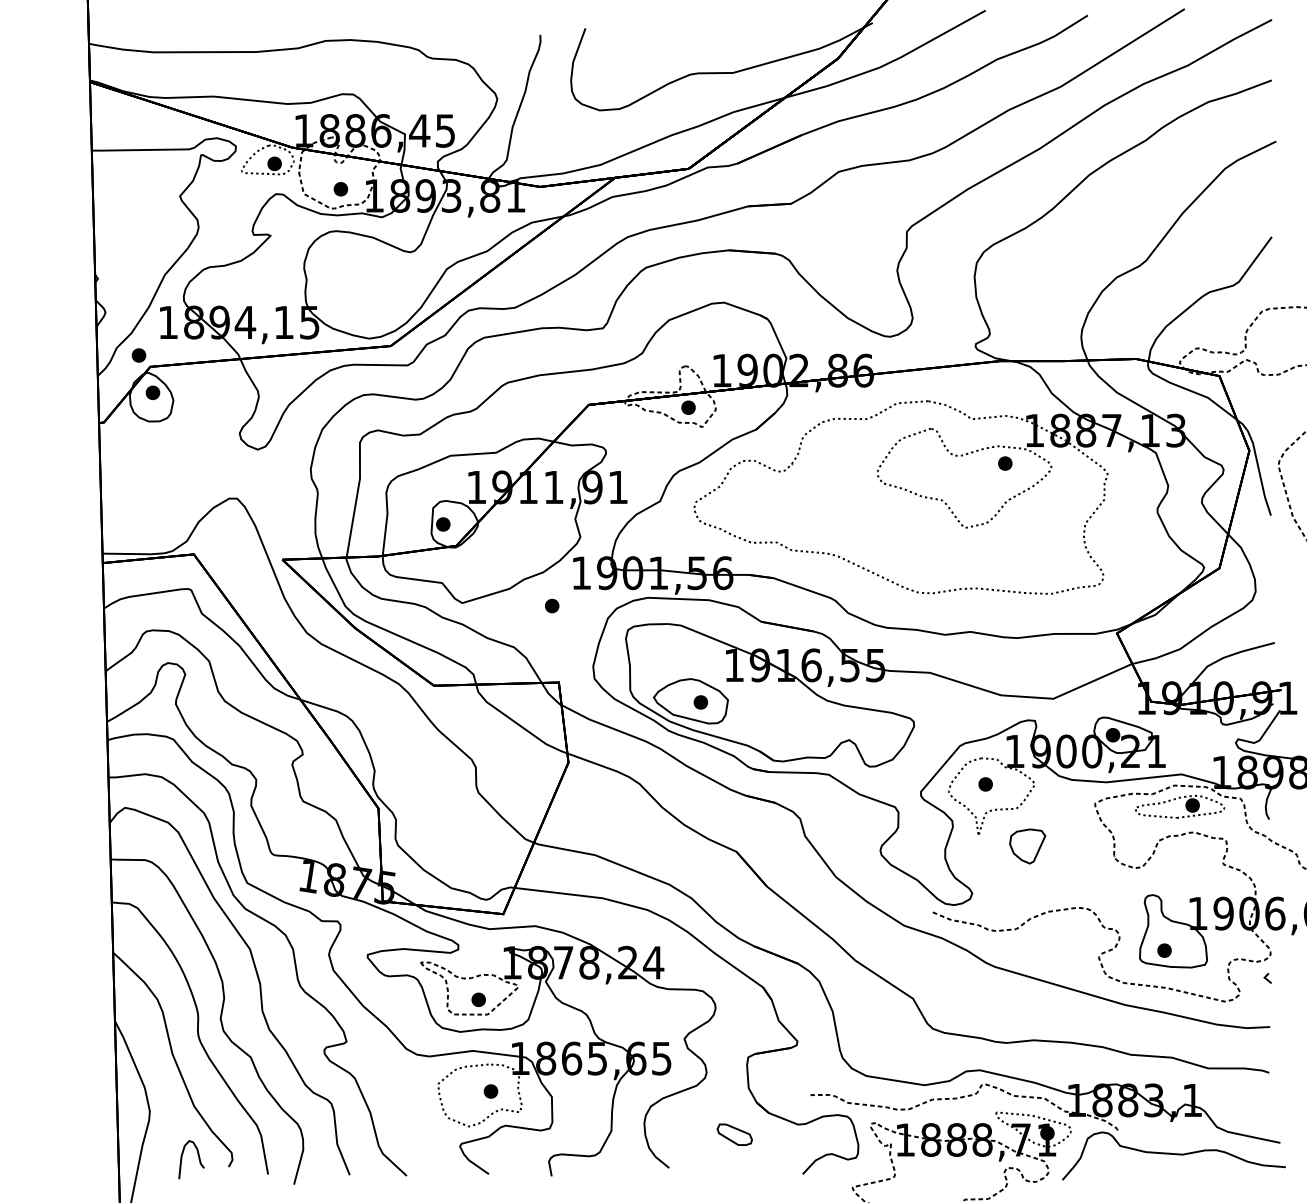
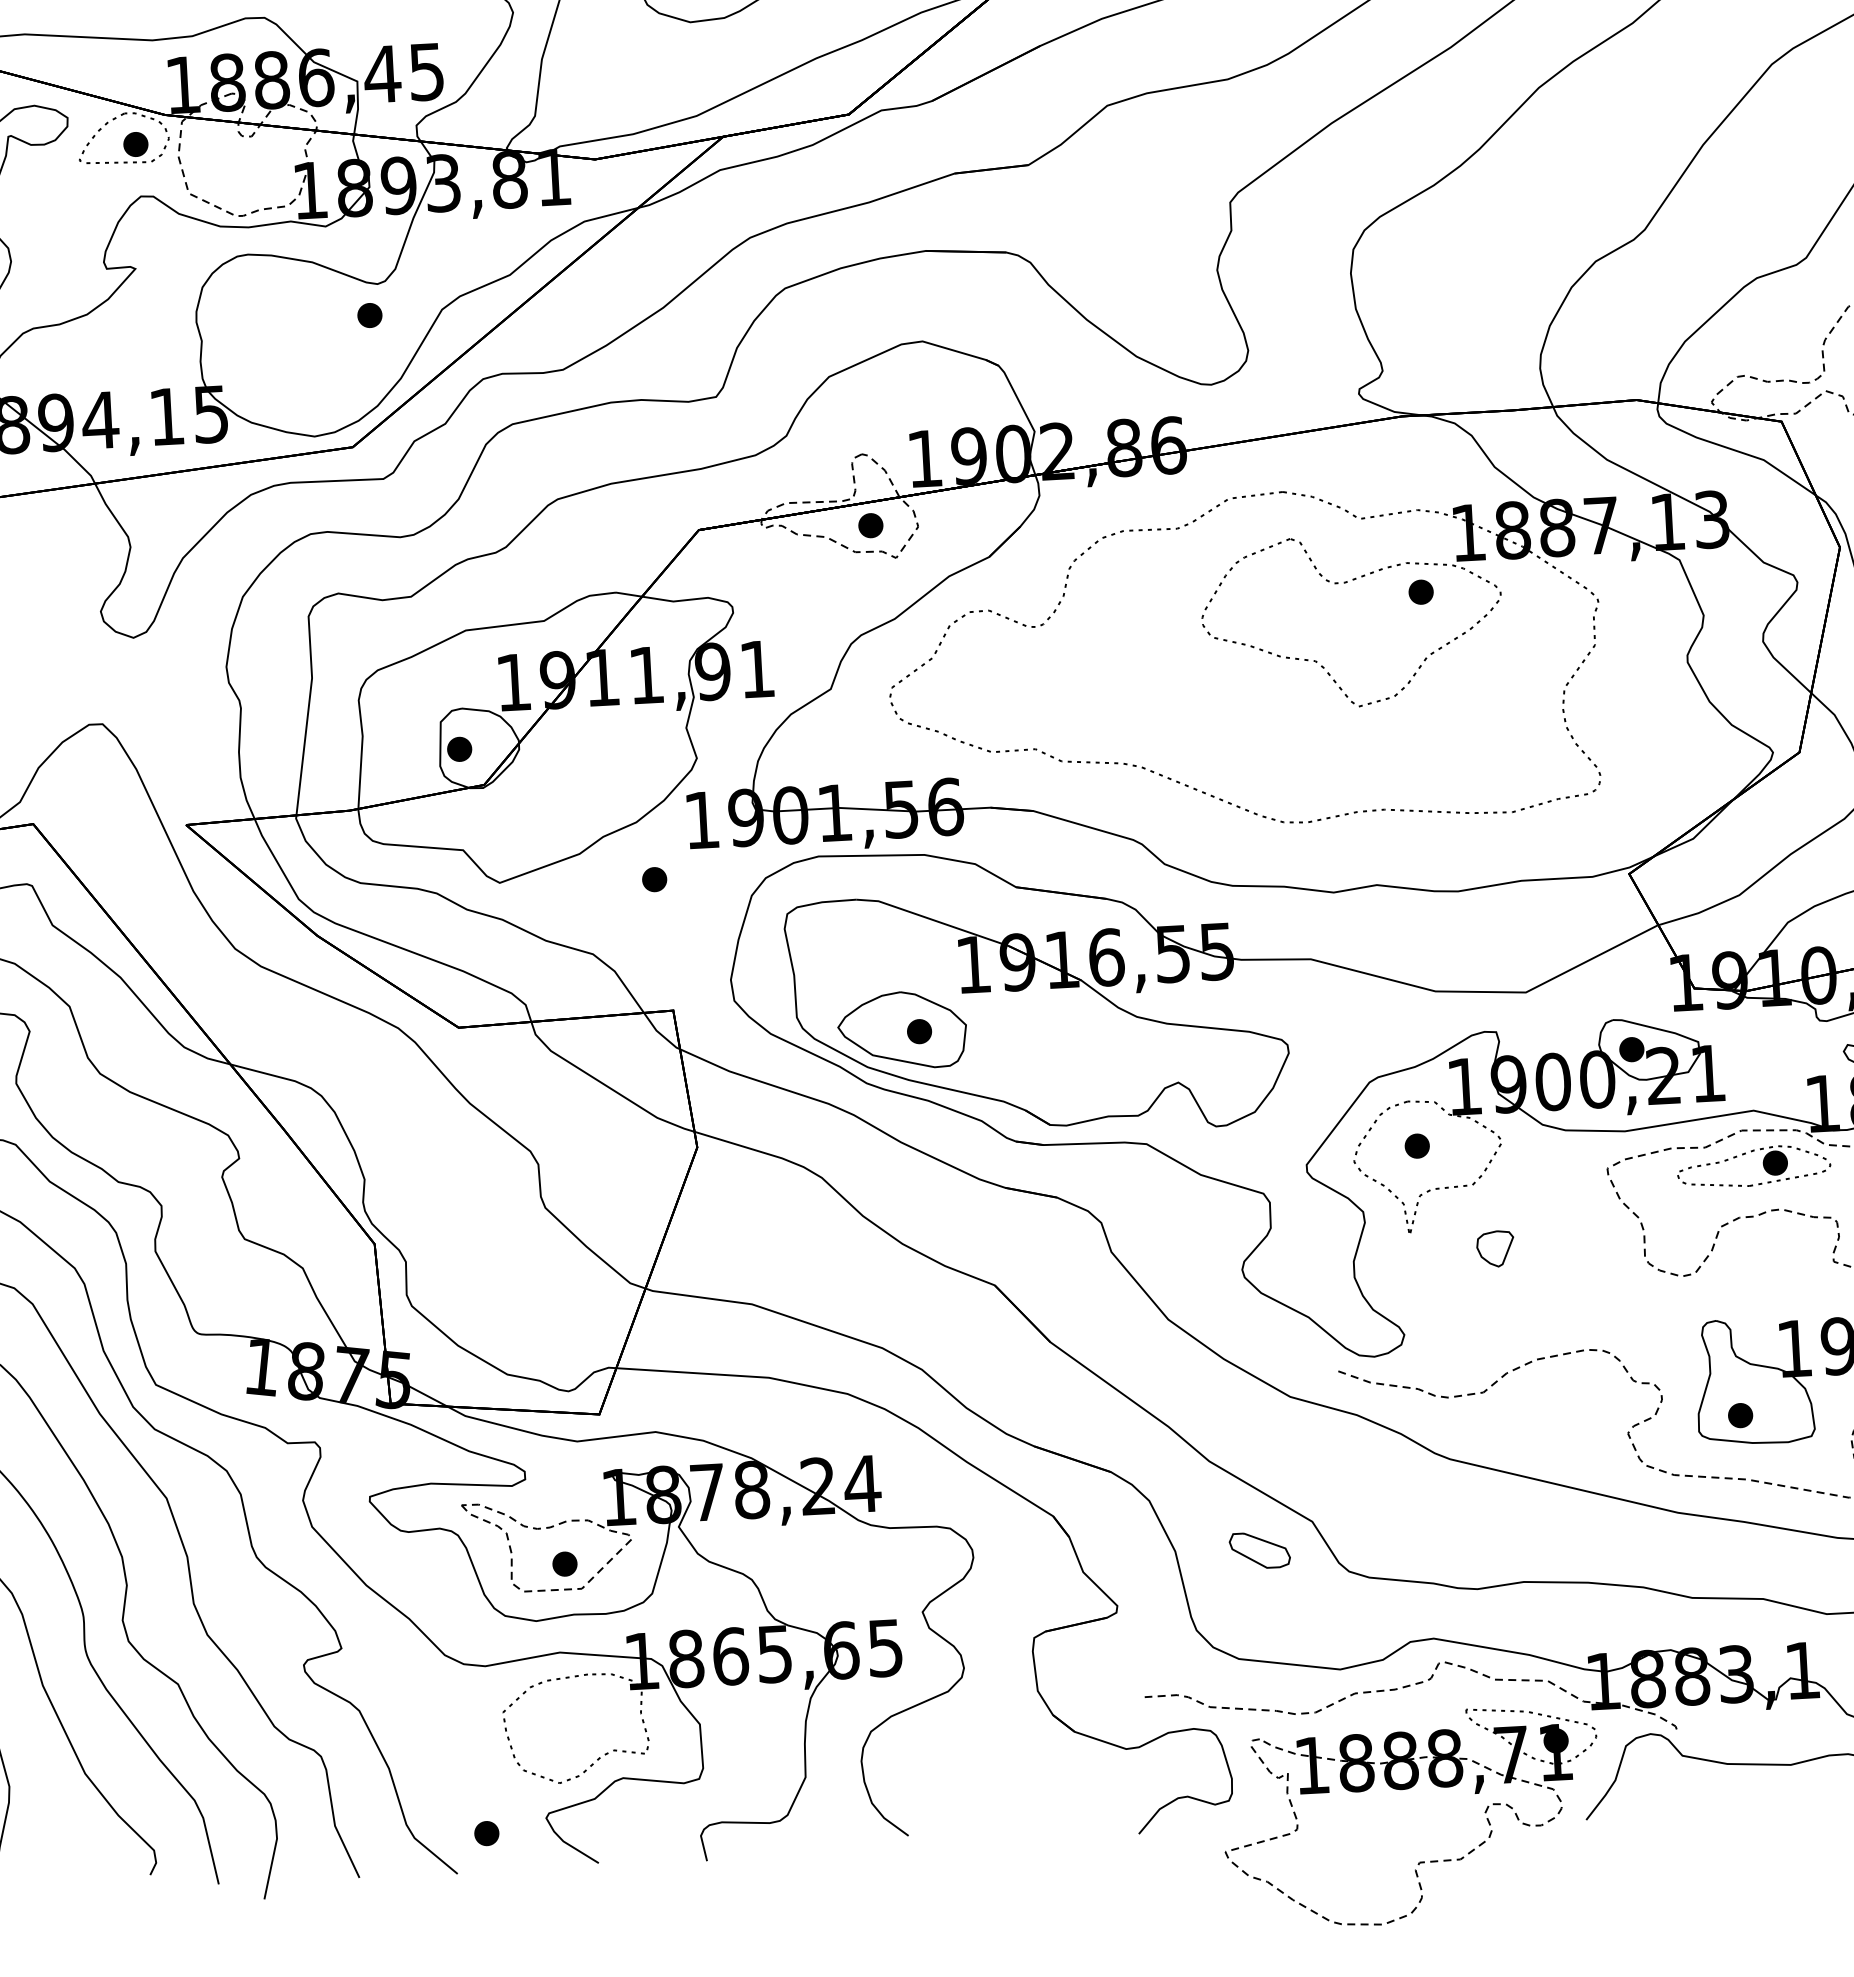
part: (340, 189) -> (369, 315), moved
part: (1027, 846) -> (1495, 1249), size x0.6
part: (490, 1091) -> (485, 1833), moved
part: (734, 1134) -> (1259, 1550), moved
curve: (198, 1159) -> (97, 1864), removed

